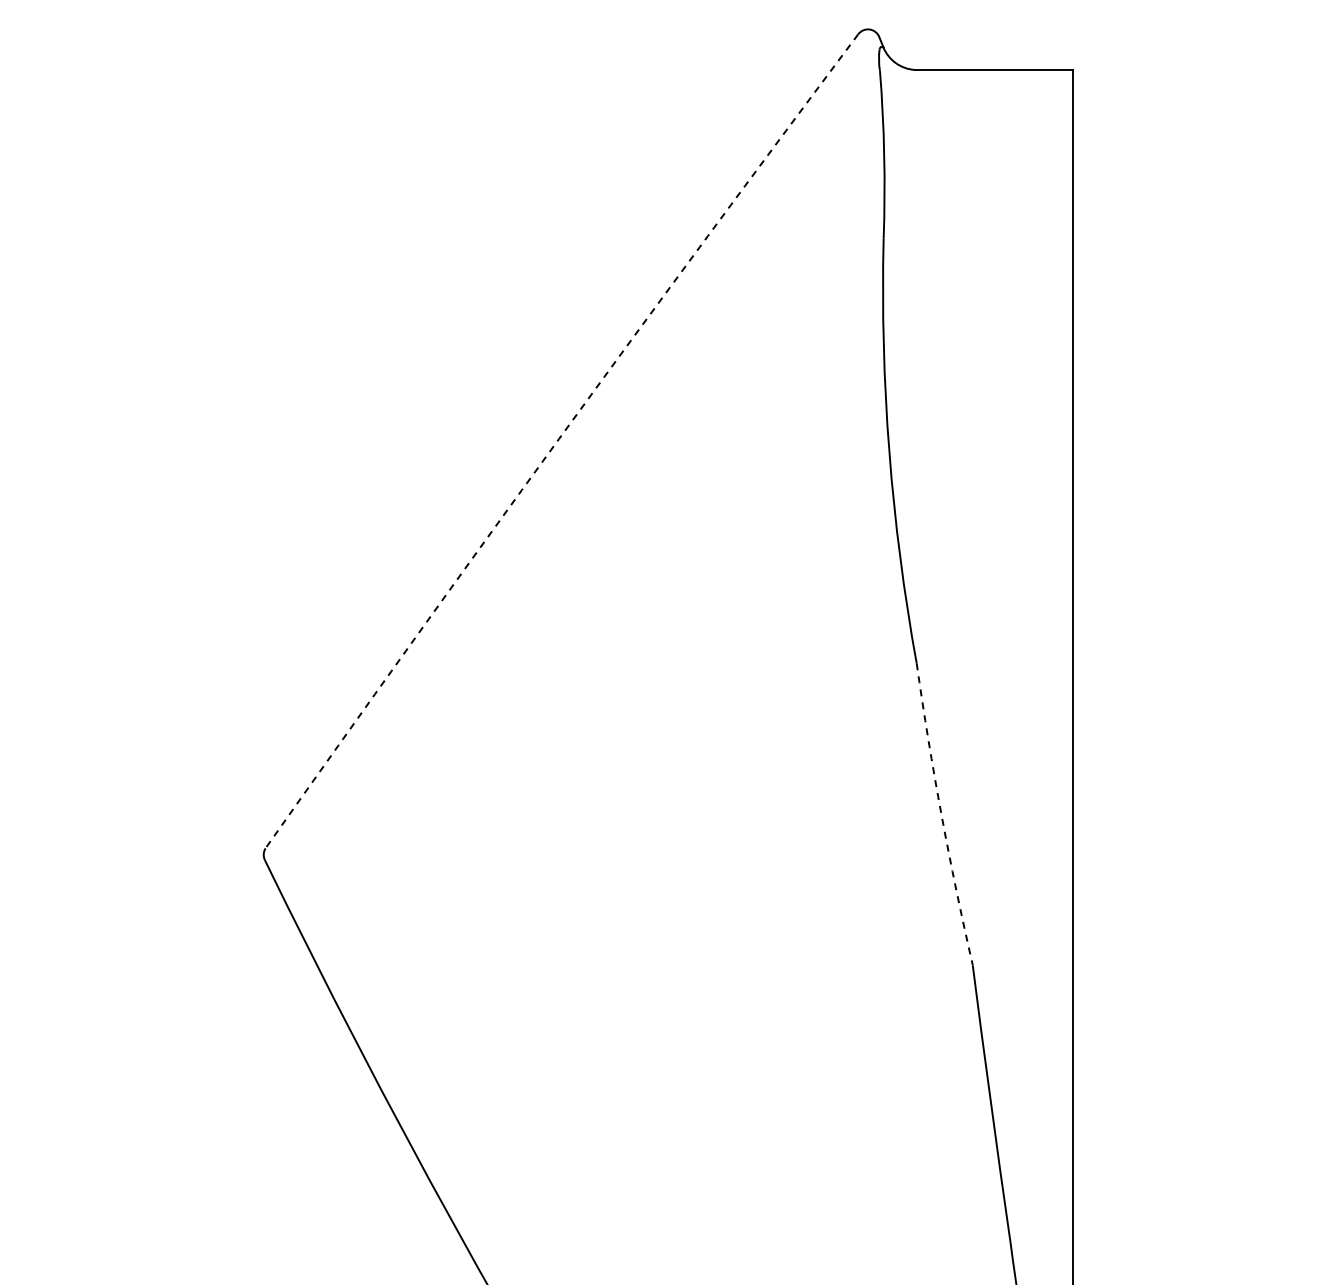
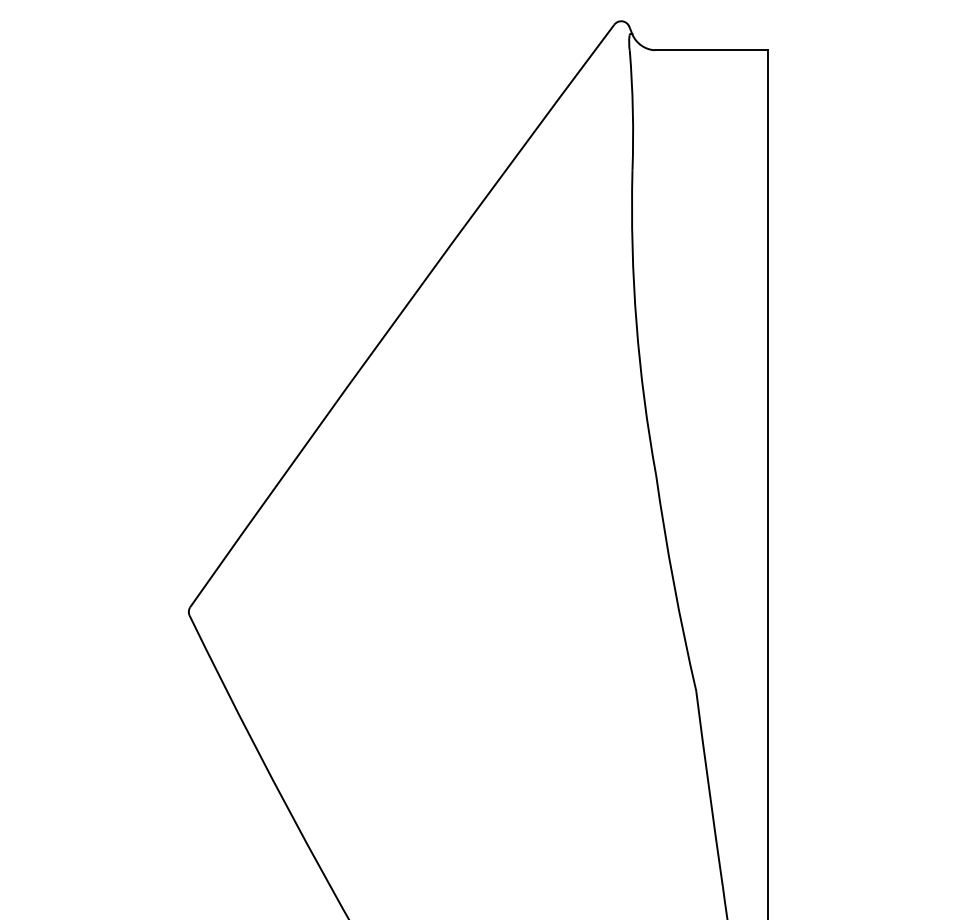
arc: (558, 439) -> (399, 314), dashed -> solid
arc: (941, 815) -> (673, 583), dashed -> solid

